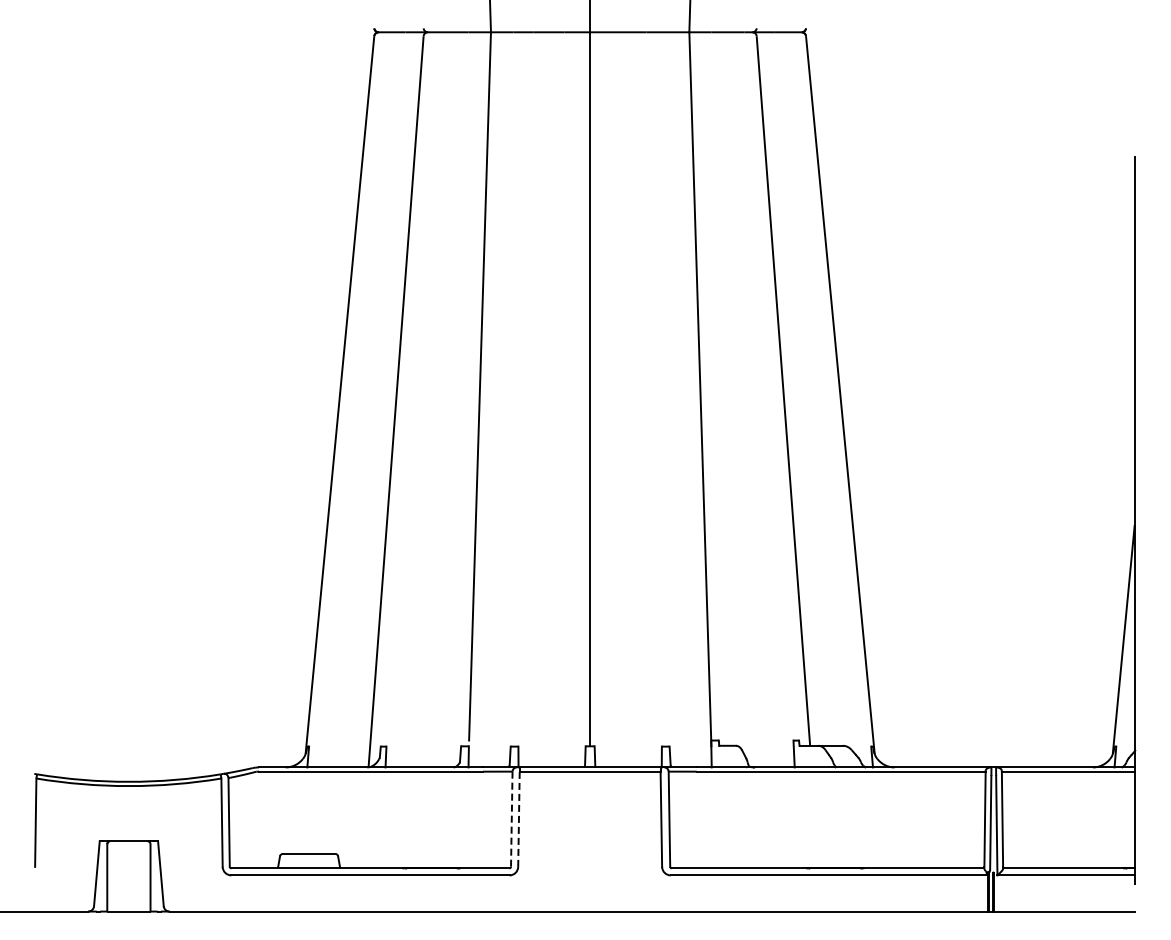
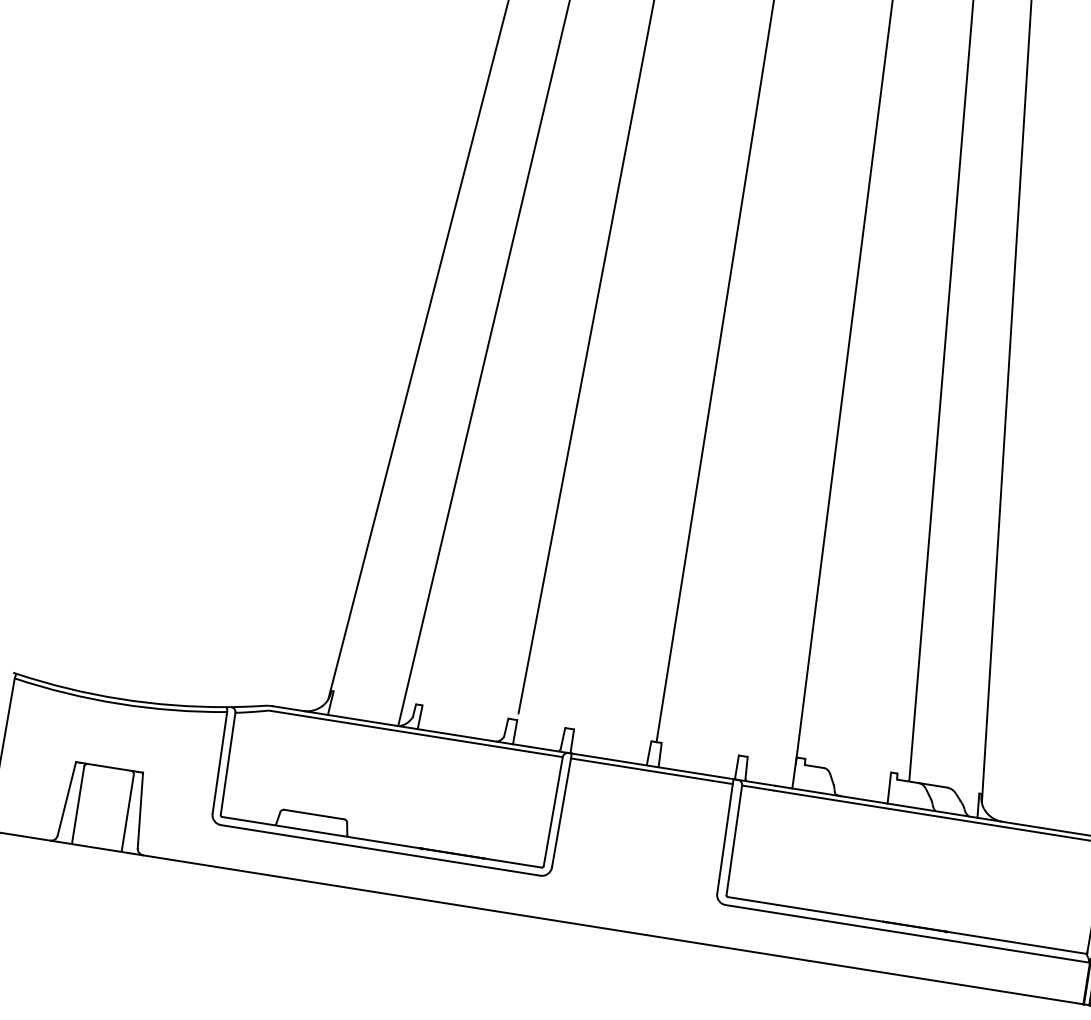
line: (511, 819) -> (552, 811), dashed -> solid
line: (518, 819) -> (560, 813), dashed -> solid

